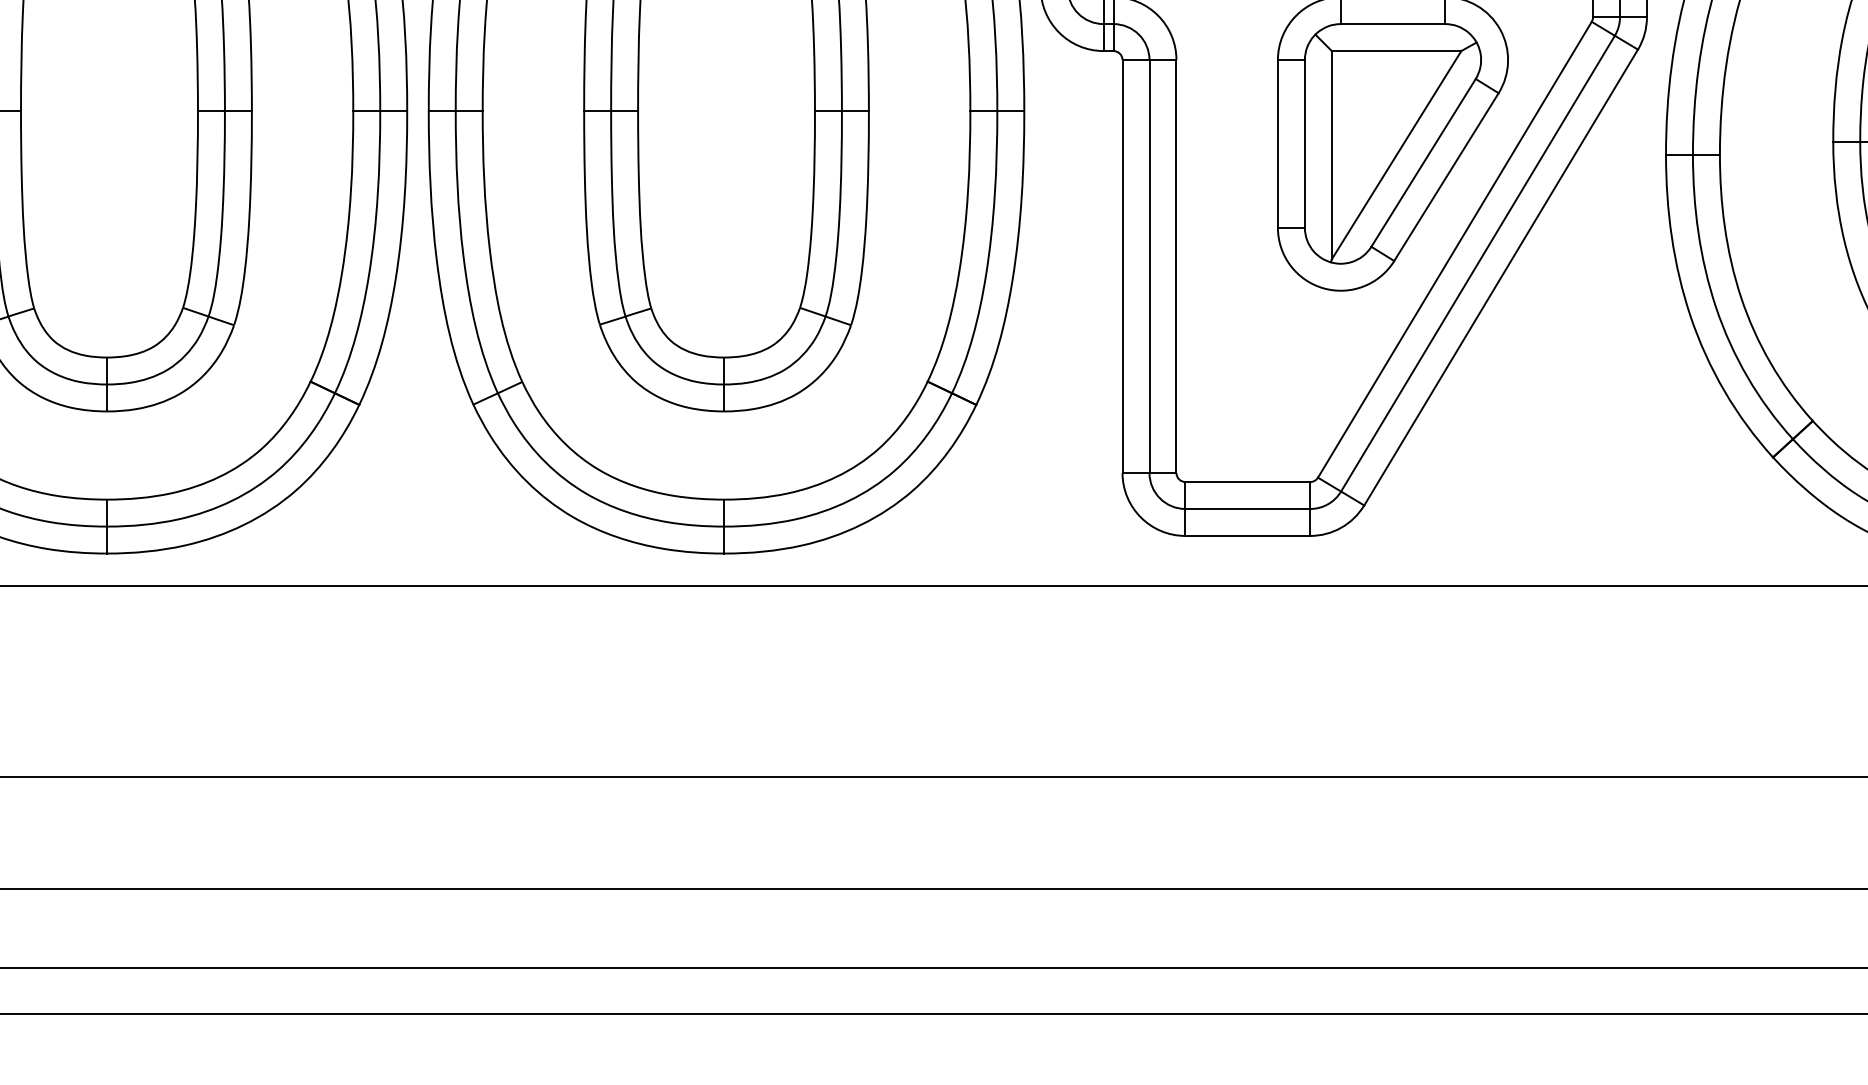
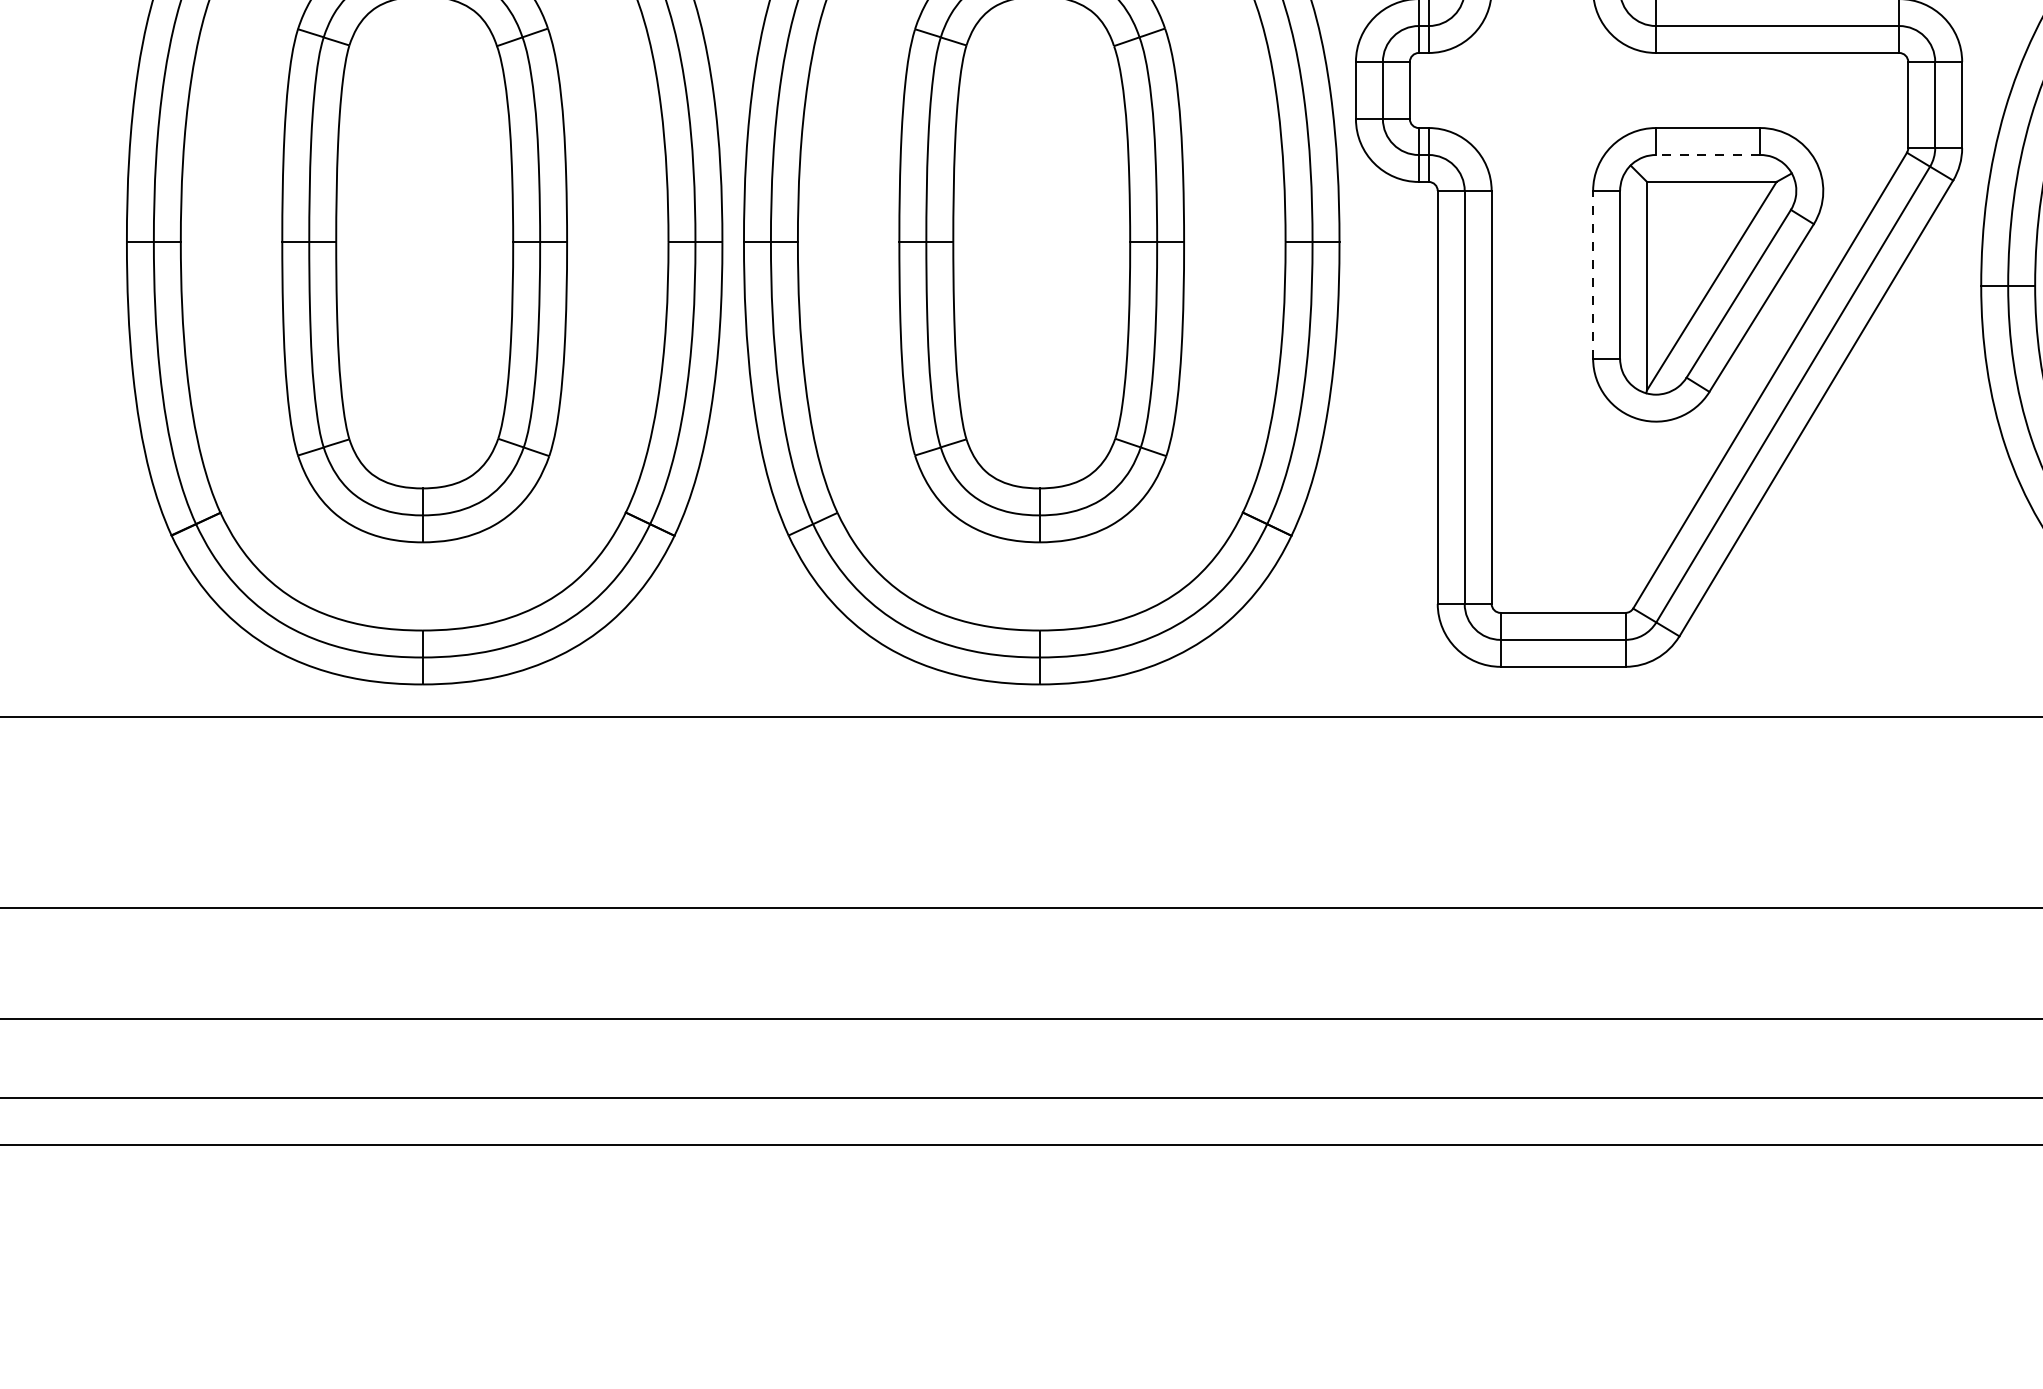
line: (1392, 24) -> (1707, 155), solid -> dashed
line: (1278, 143) -> (1593, 274), solid -> dashed

